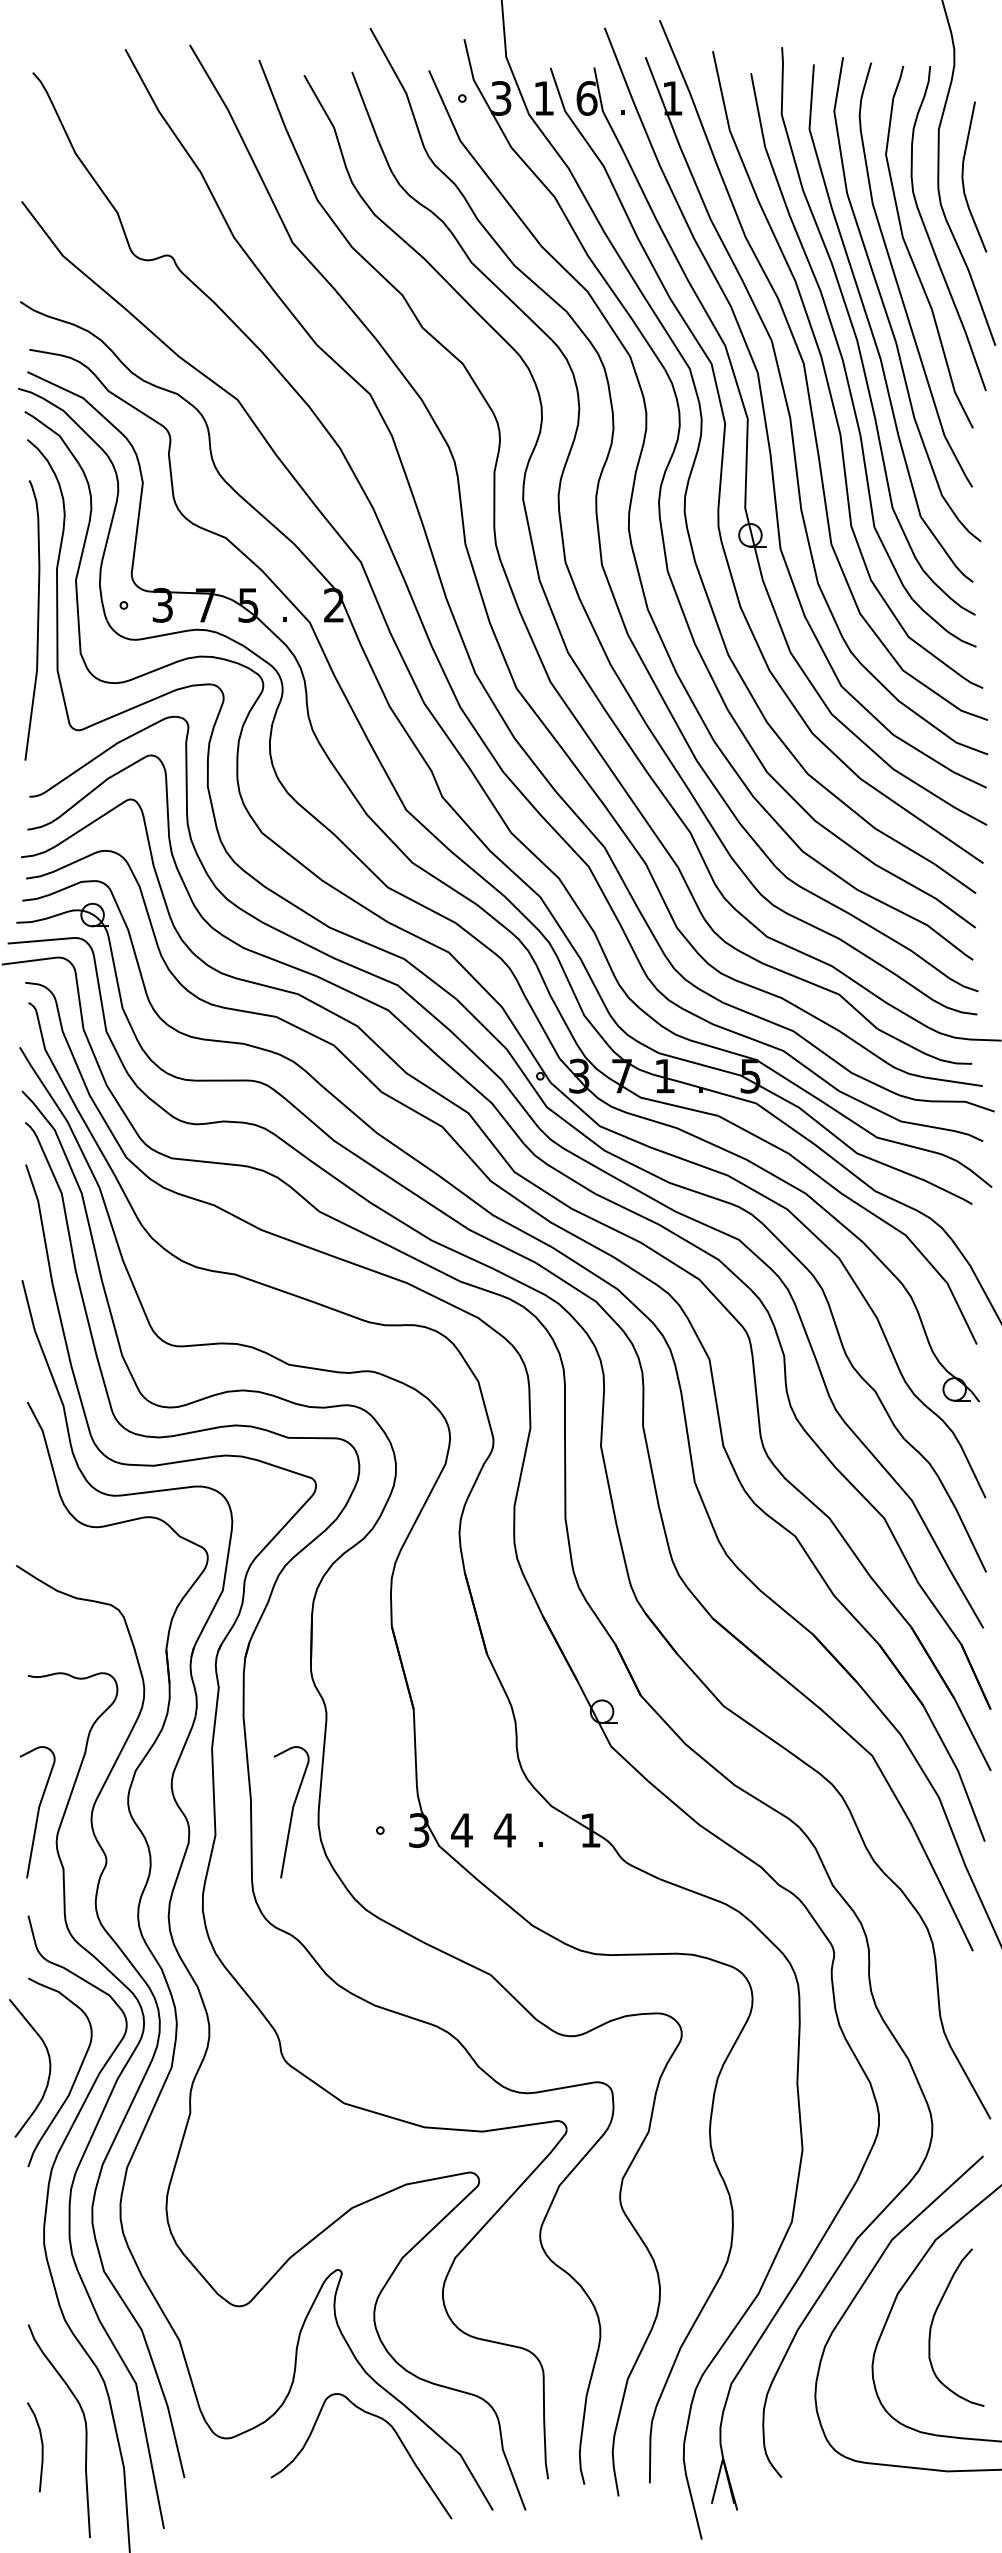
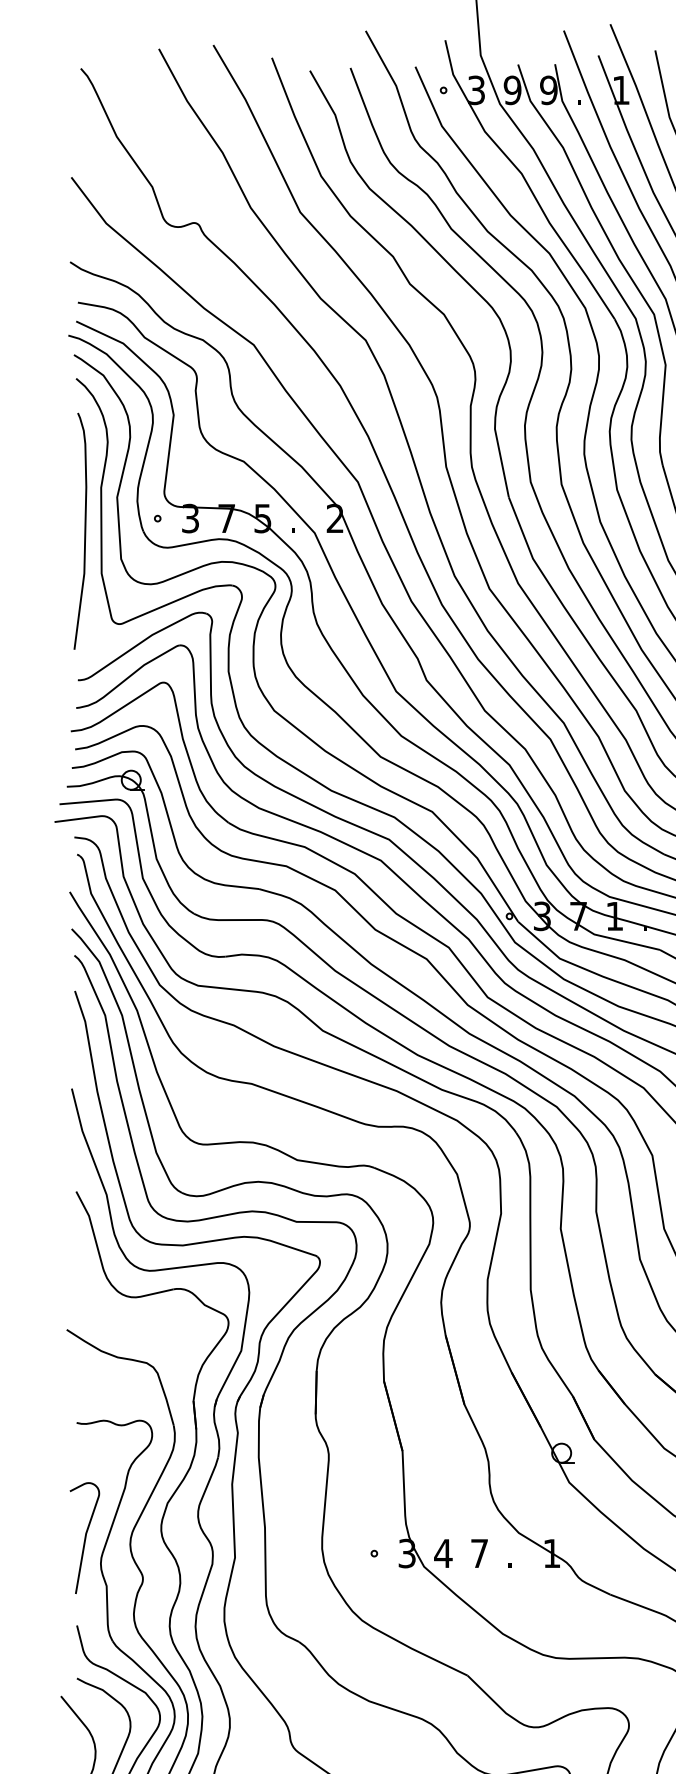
text: (543, 98) -> (512, 90), 1 -> 9
text: (586, 98) -> (548, 90), 6 -> 9
curve: (291, 1812) -> (299, 1538), removed
text: (504, 1830) -> (479, 1553), 4 -> 7

